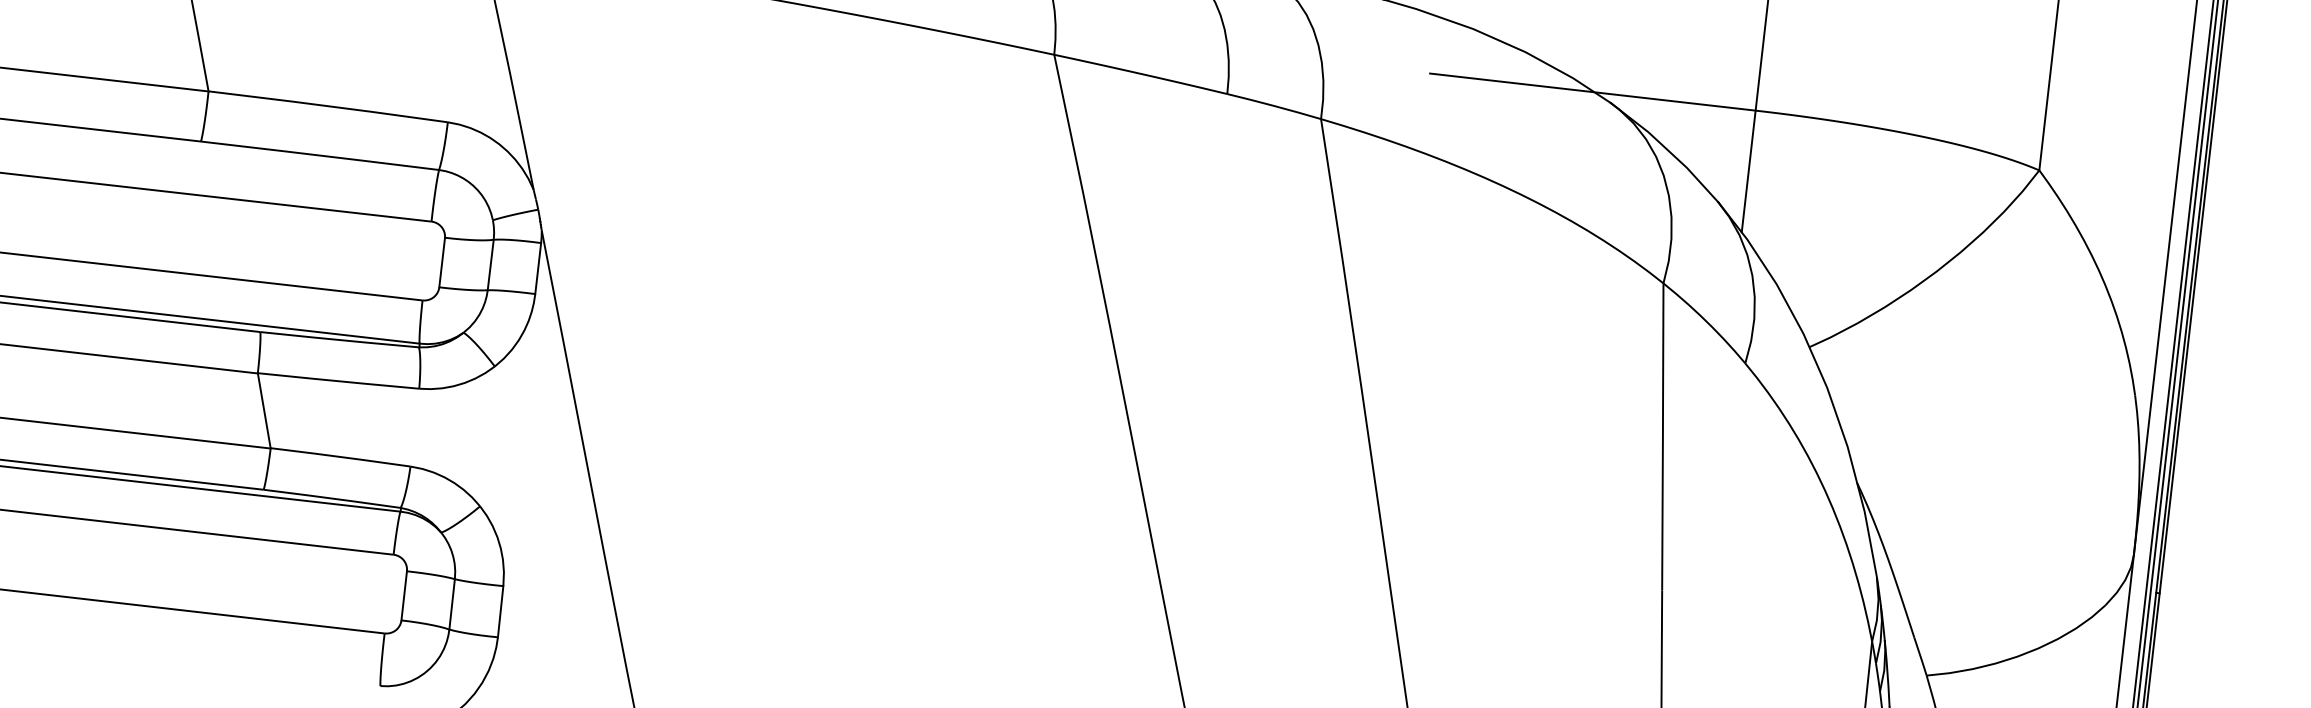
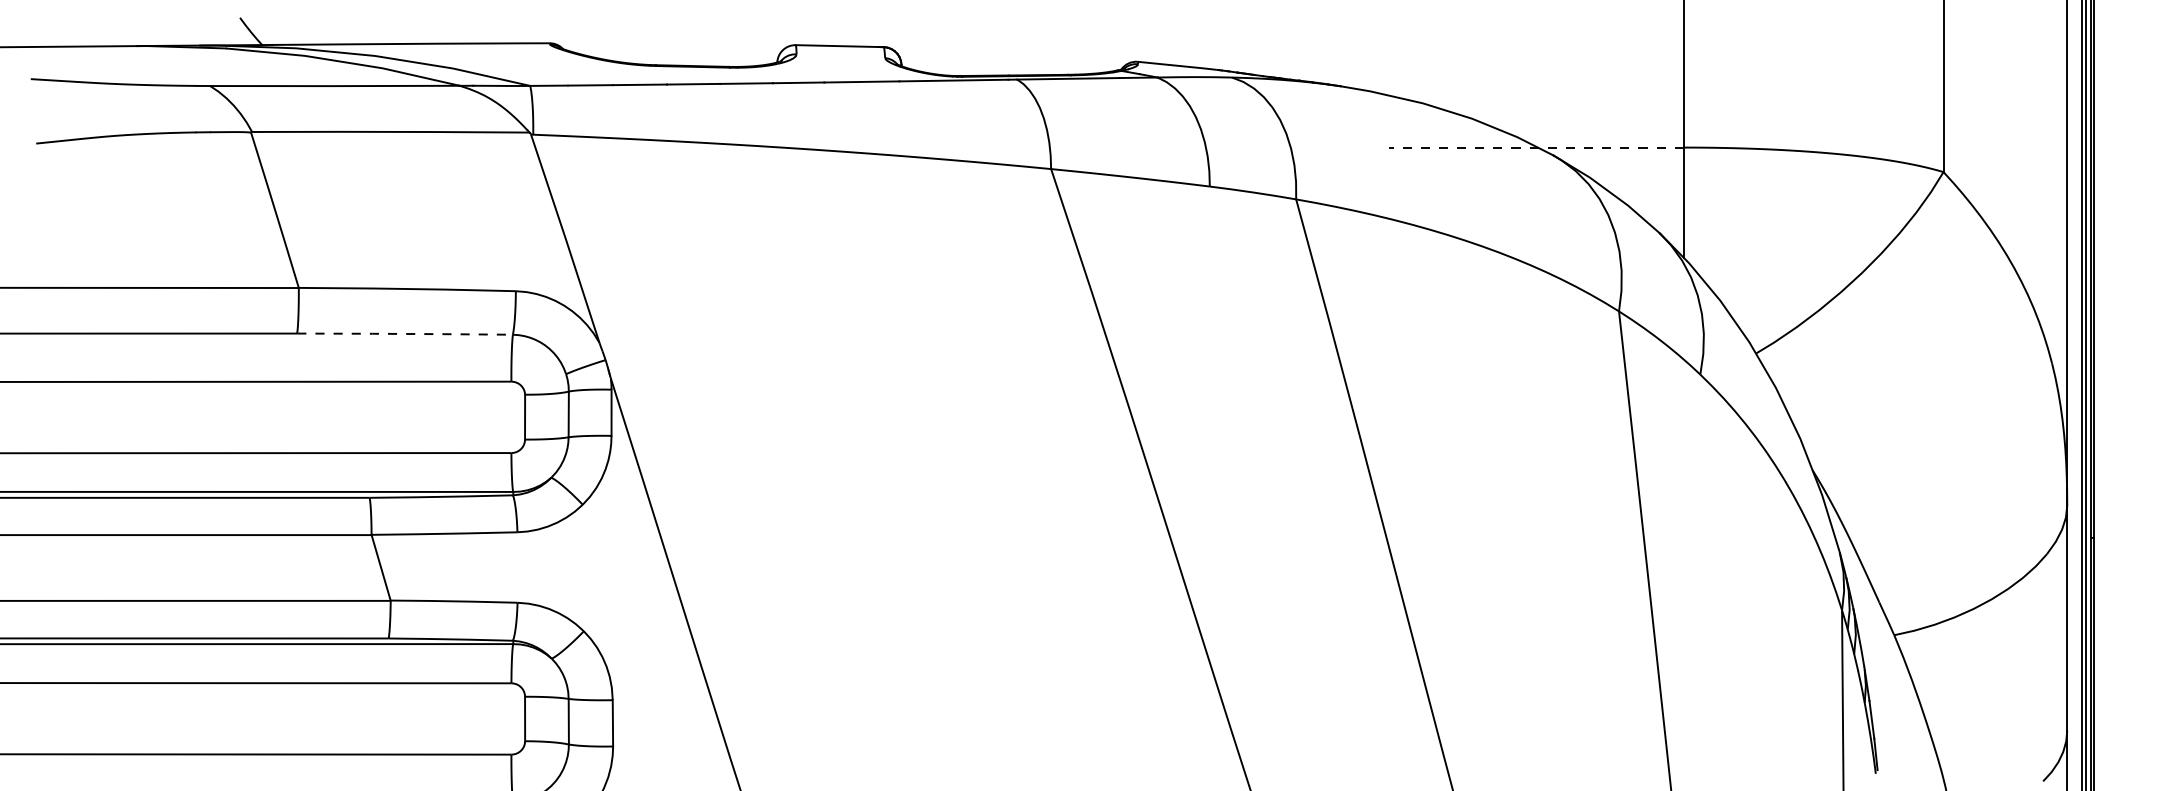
line: (1591, 91) -> (1535, 147), solid -> dashed
line: (320, 155) -> (405, 333), solid -> dashed

